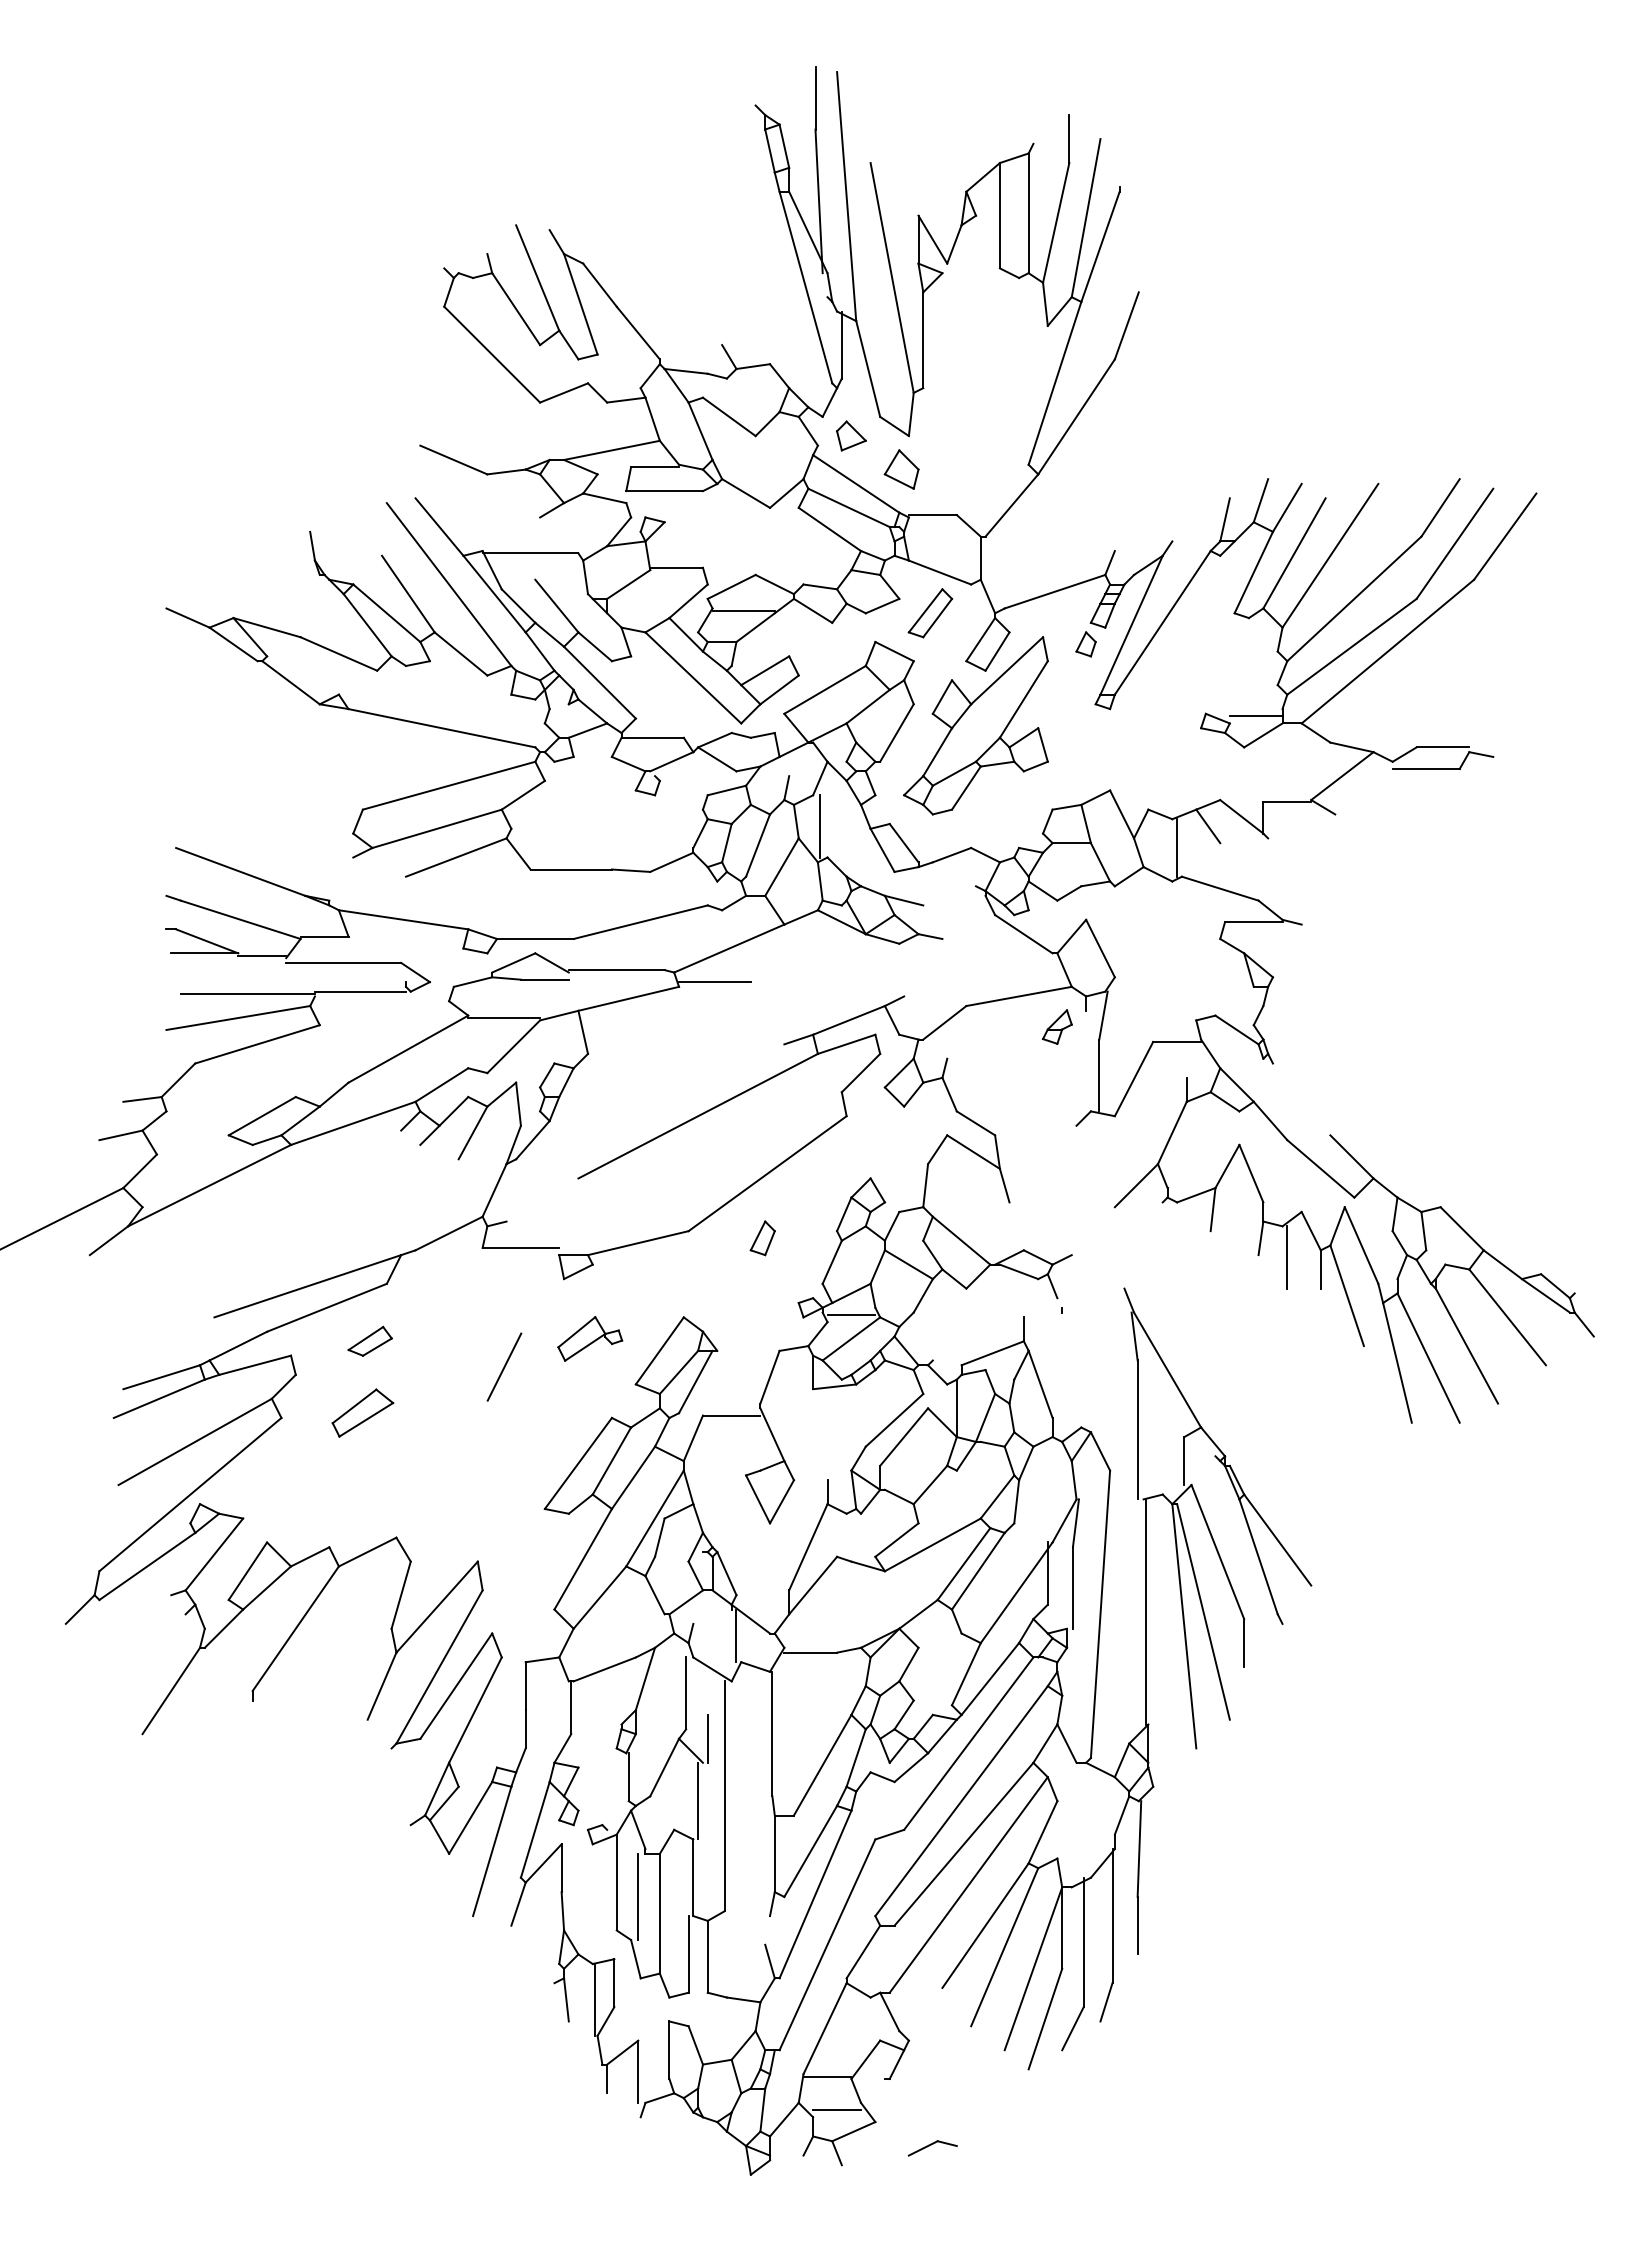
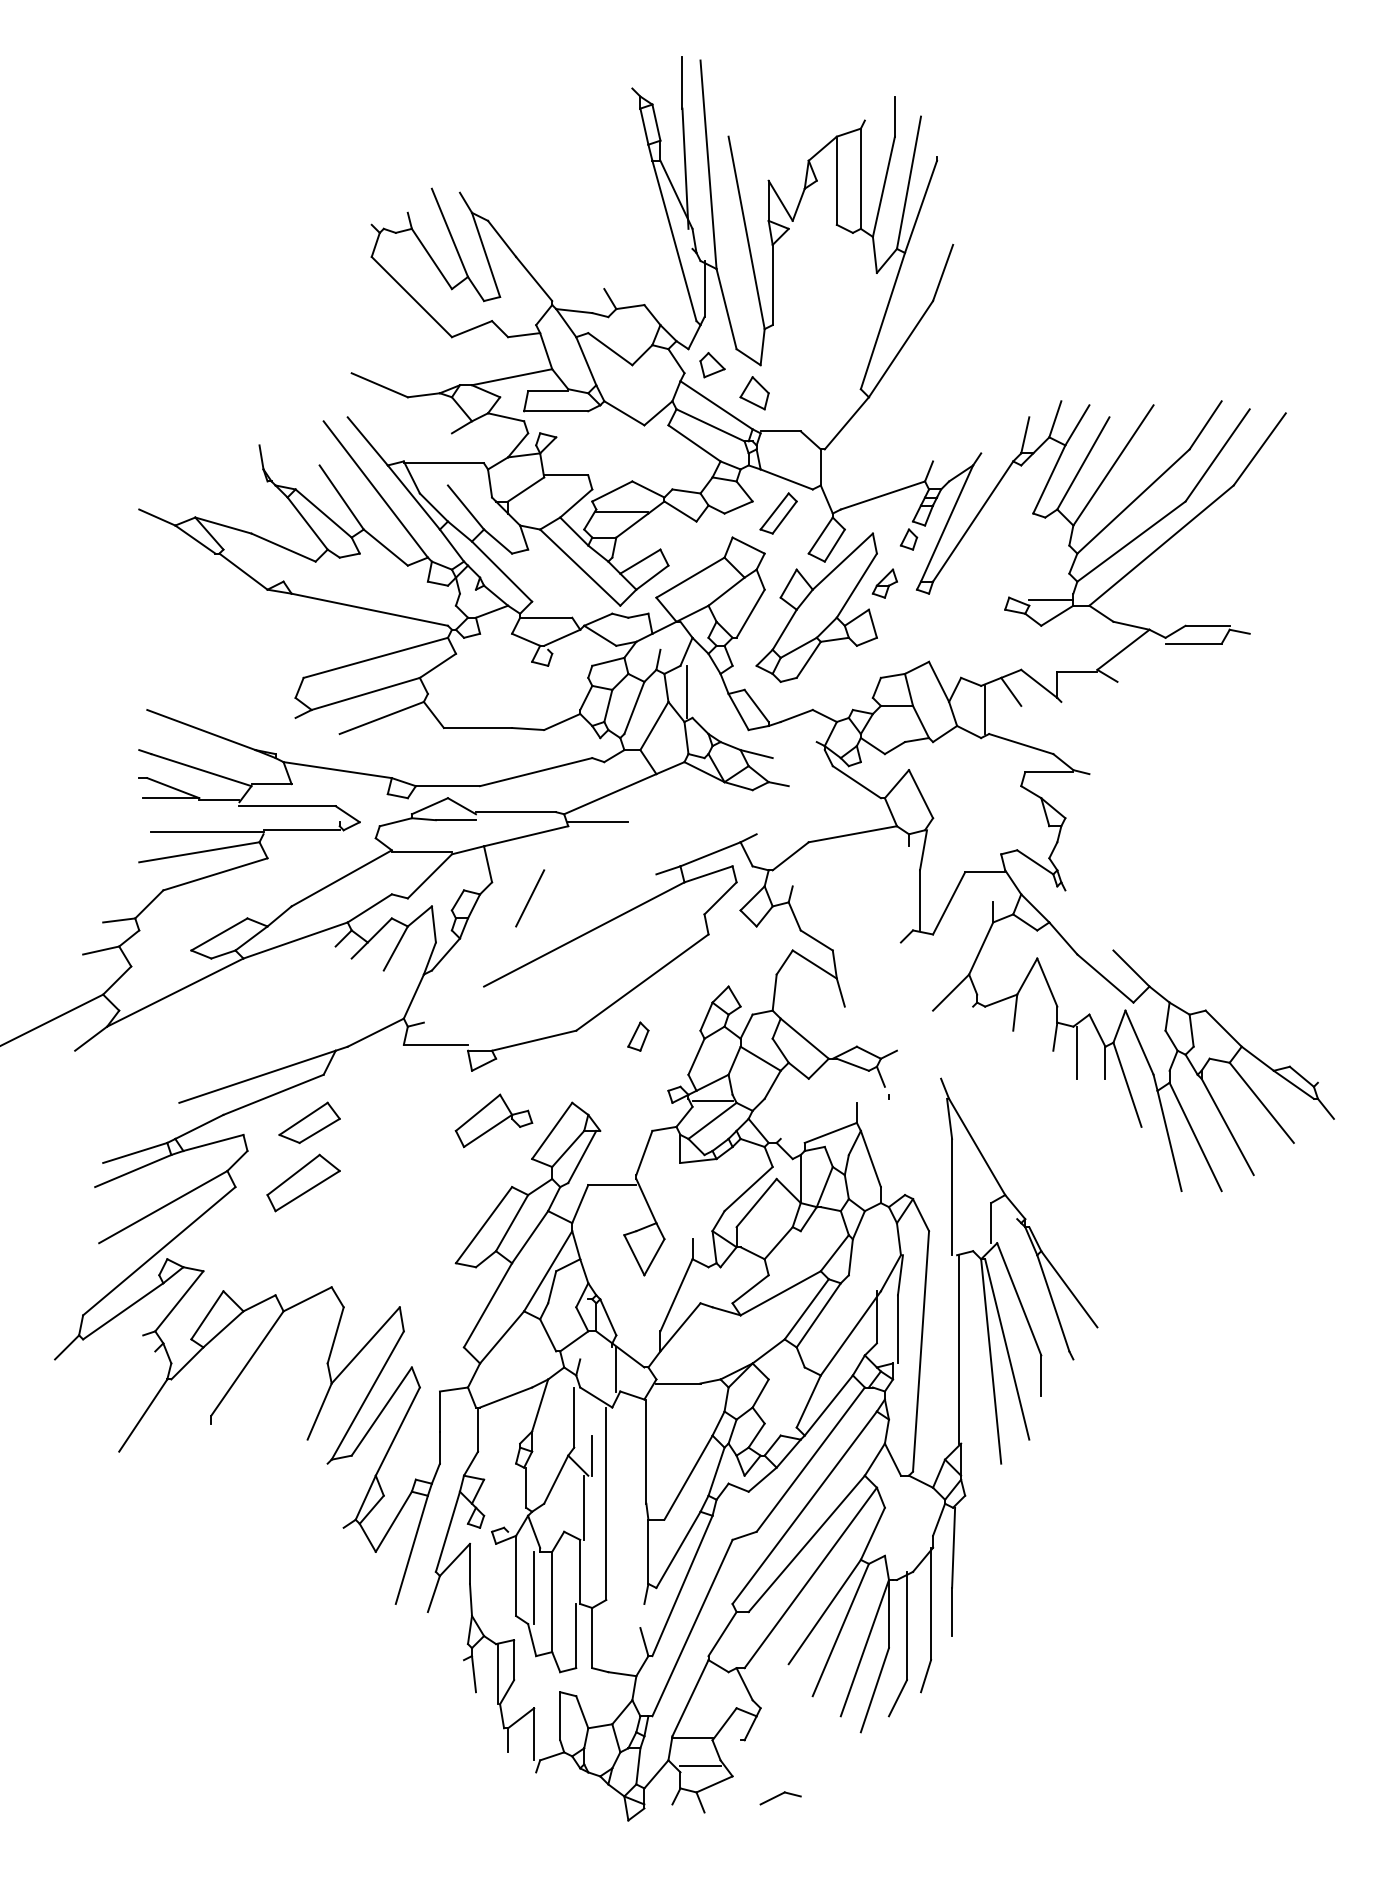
part: (1057, 1026) -> (885, 583), moved
part: (589, 1338) -> (493, 1120), size x1.43
part: (370, 1341) -> (310, 1123), size x1.67
line: (504, 1366) -> (530, 897), moved
part: (362, 1412) -> (303, 1182), size x1.43

